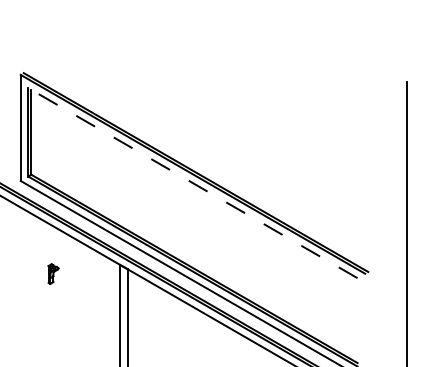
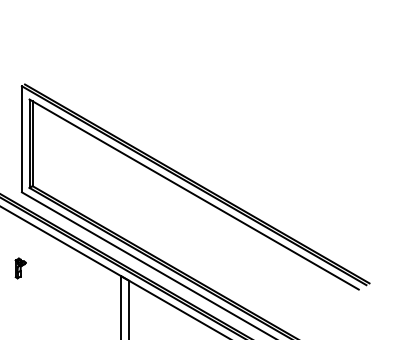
line: (192, 182) -> (193, 193), dashed -> solid
part: (53, 273) -> (20, 267), moved

